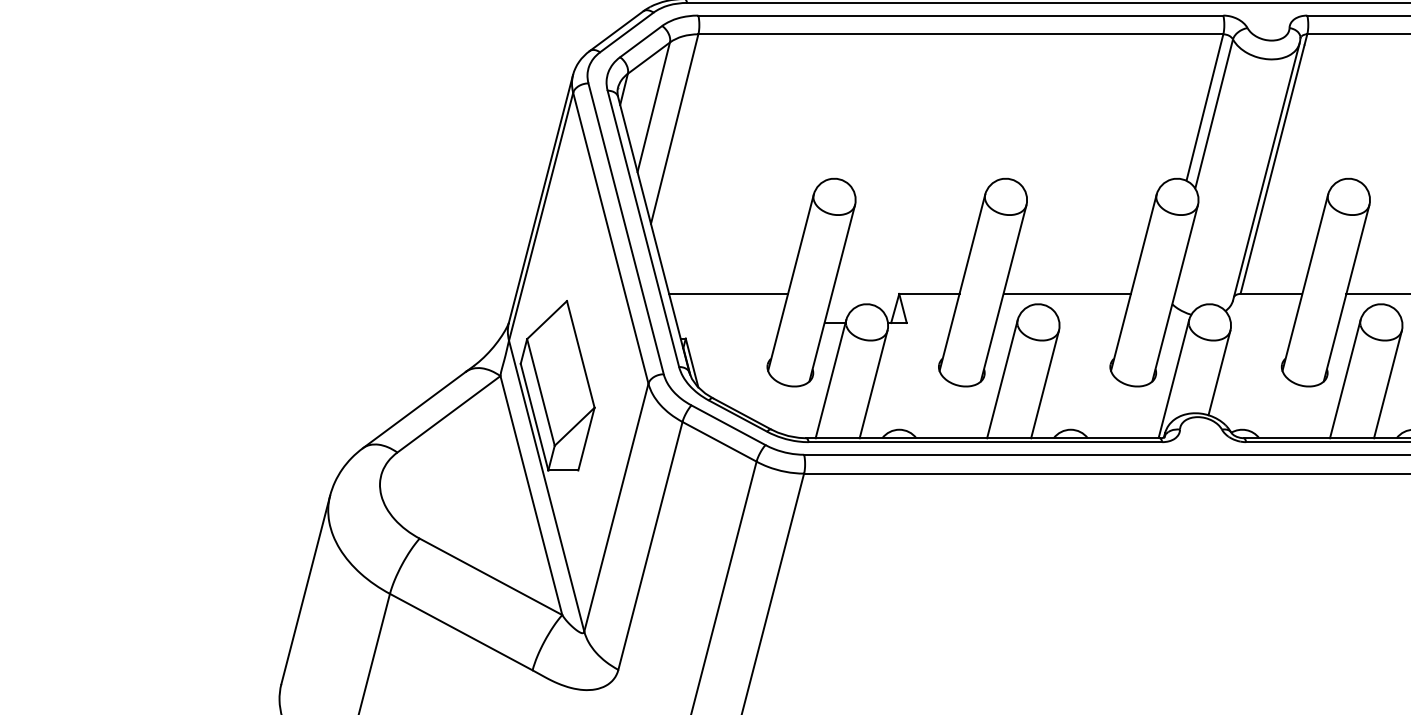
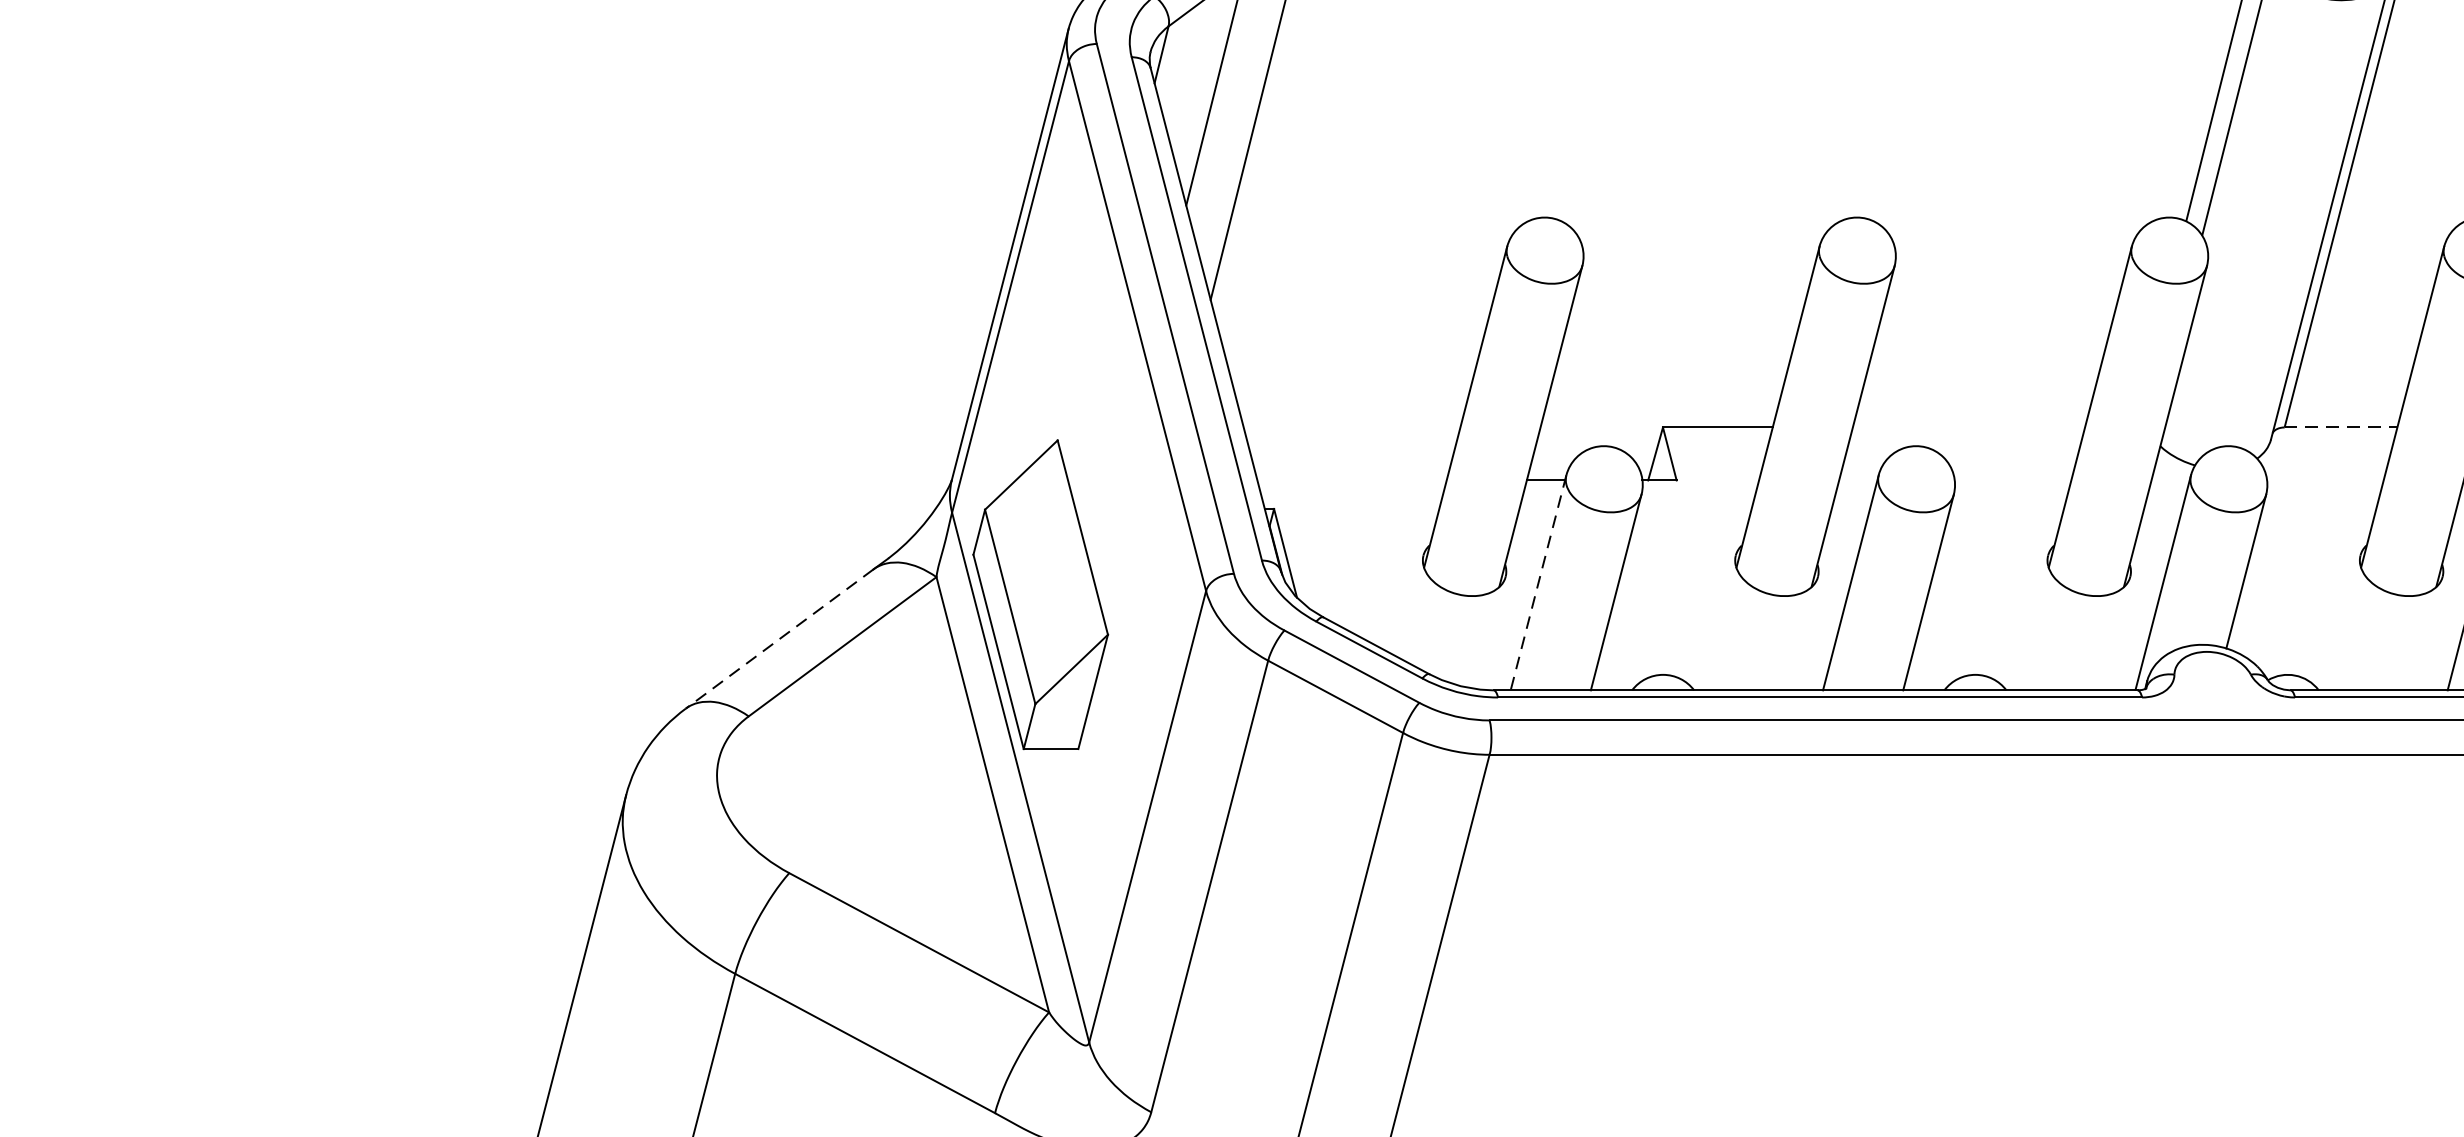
line: (728, 293) -> (1351, 426), removed
line: (1066, 293) -> (1967, 426), removed
line: (1271, 293) -> (2341, 426), solid -> dashed
line: (830, 379) -> (1537, 583), solid -> dashed
line: (414, 410) -> (779, 639), solid -> dashed

